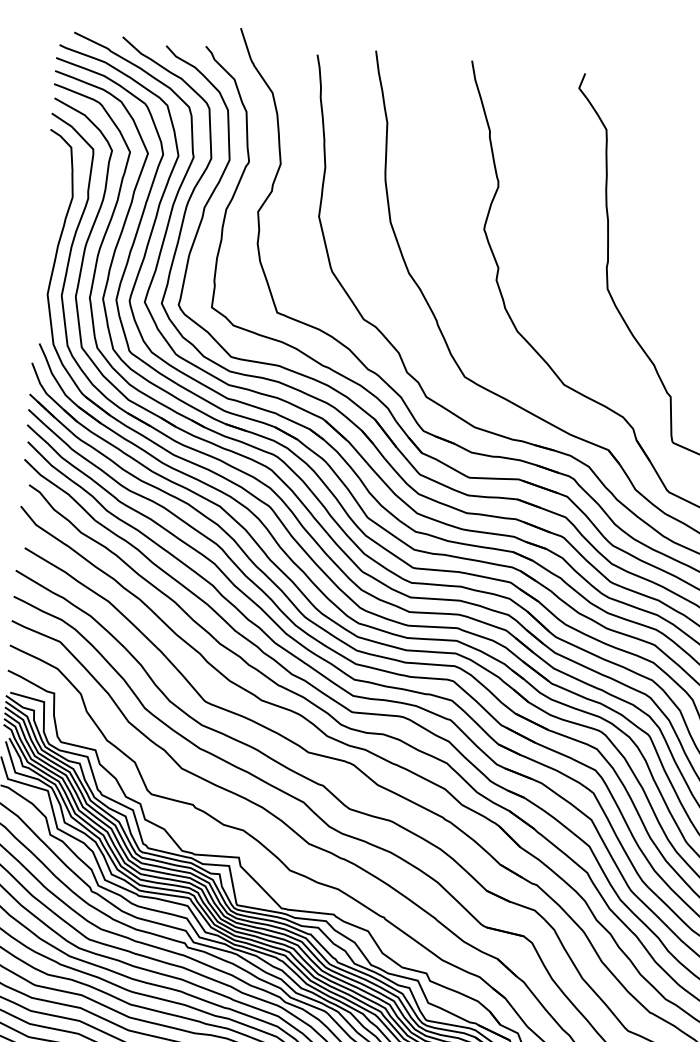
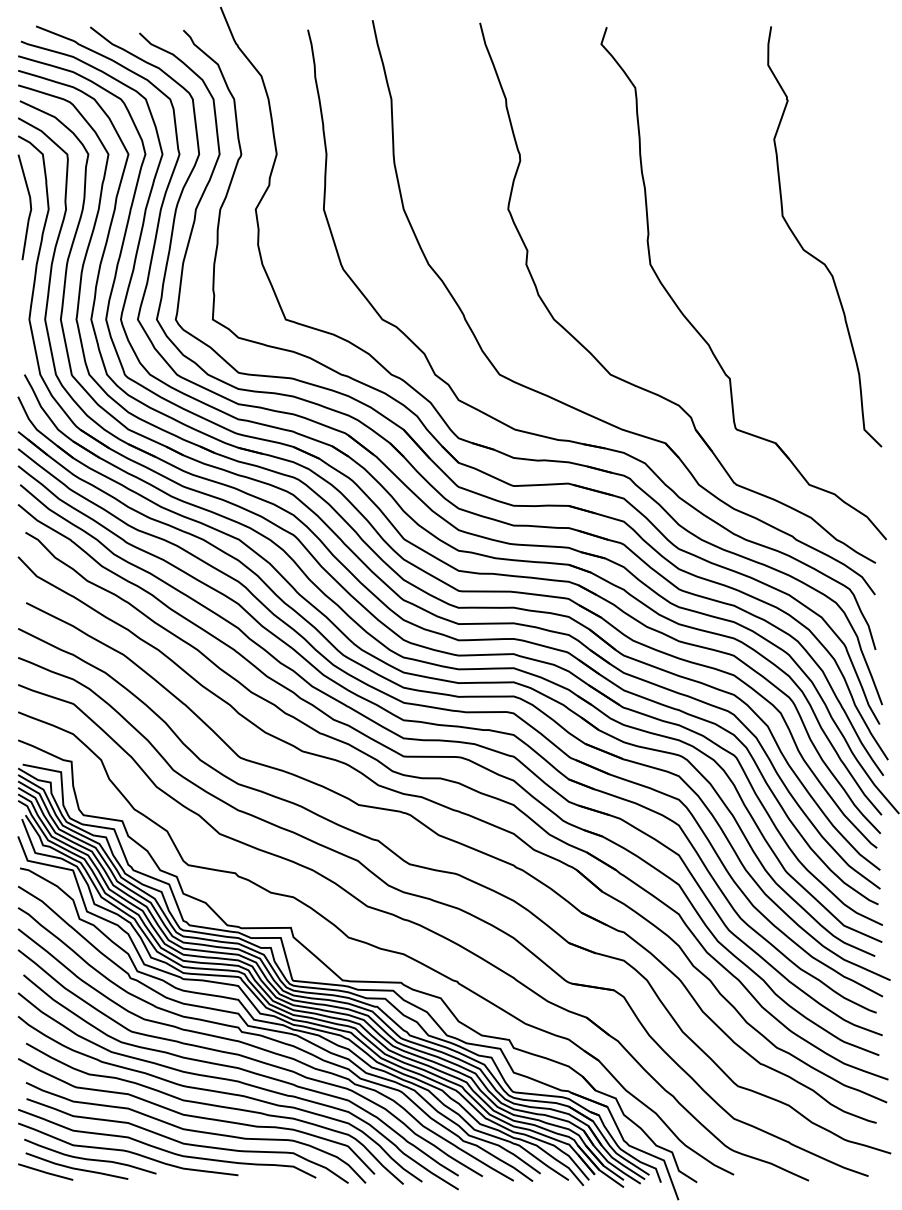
line: (55, 191) -> (29, 204), added

